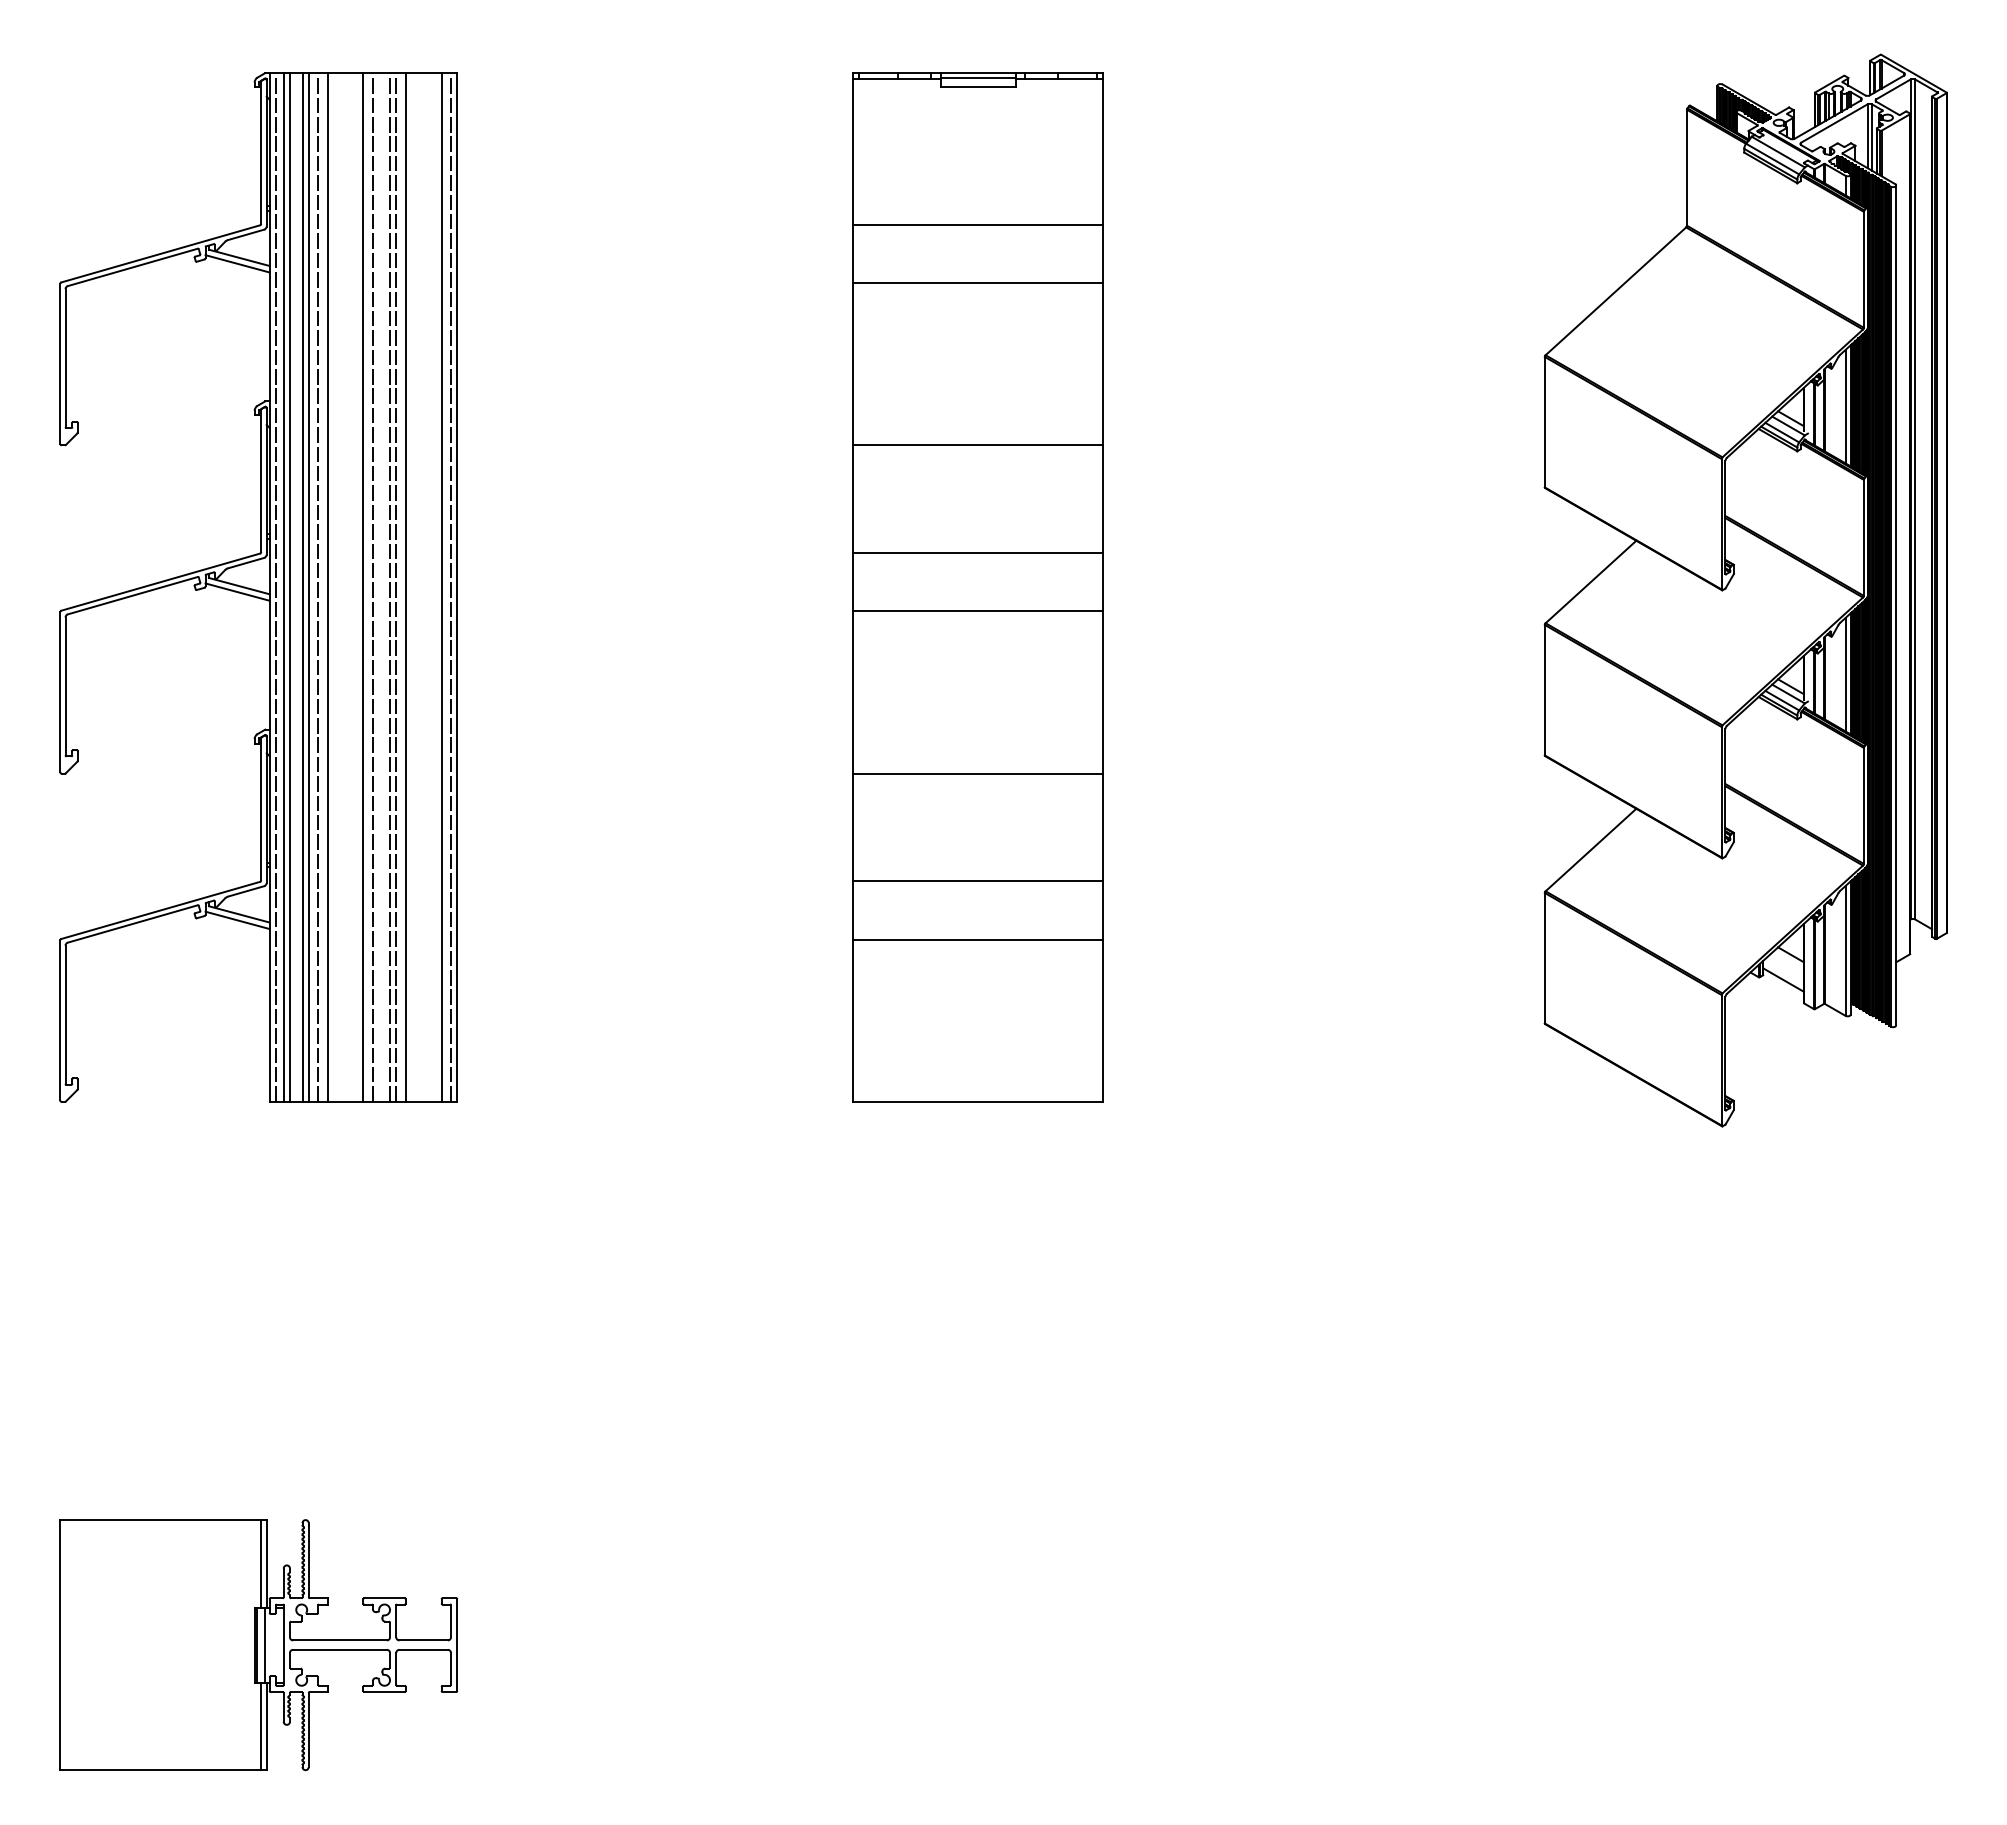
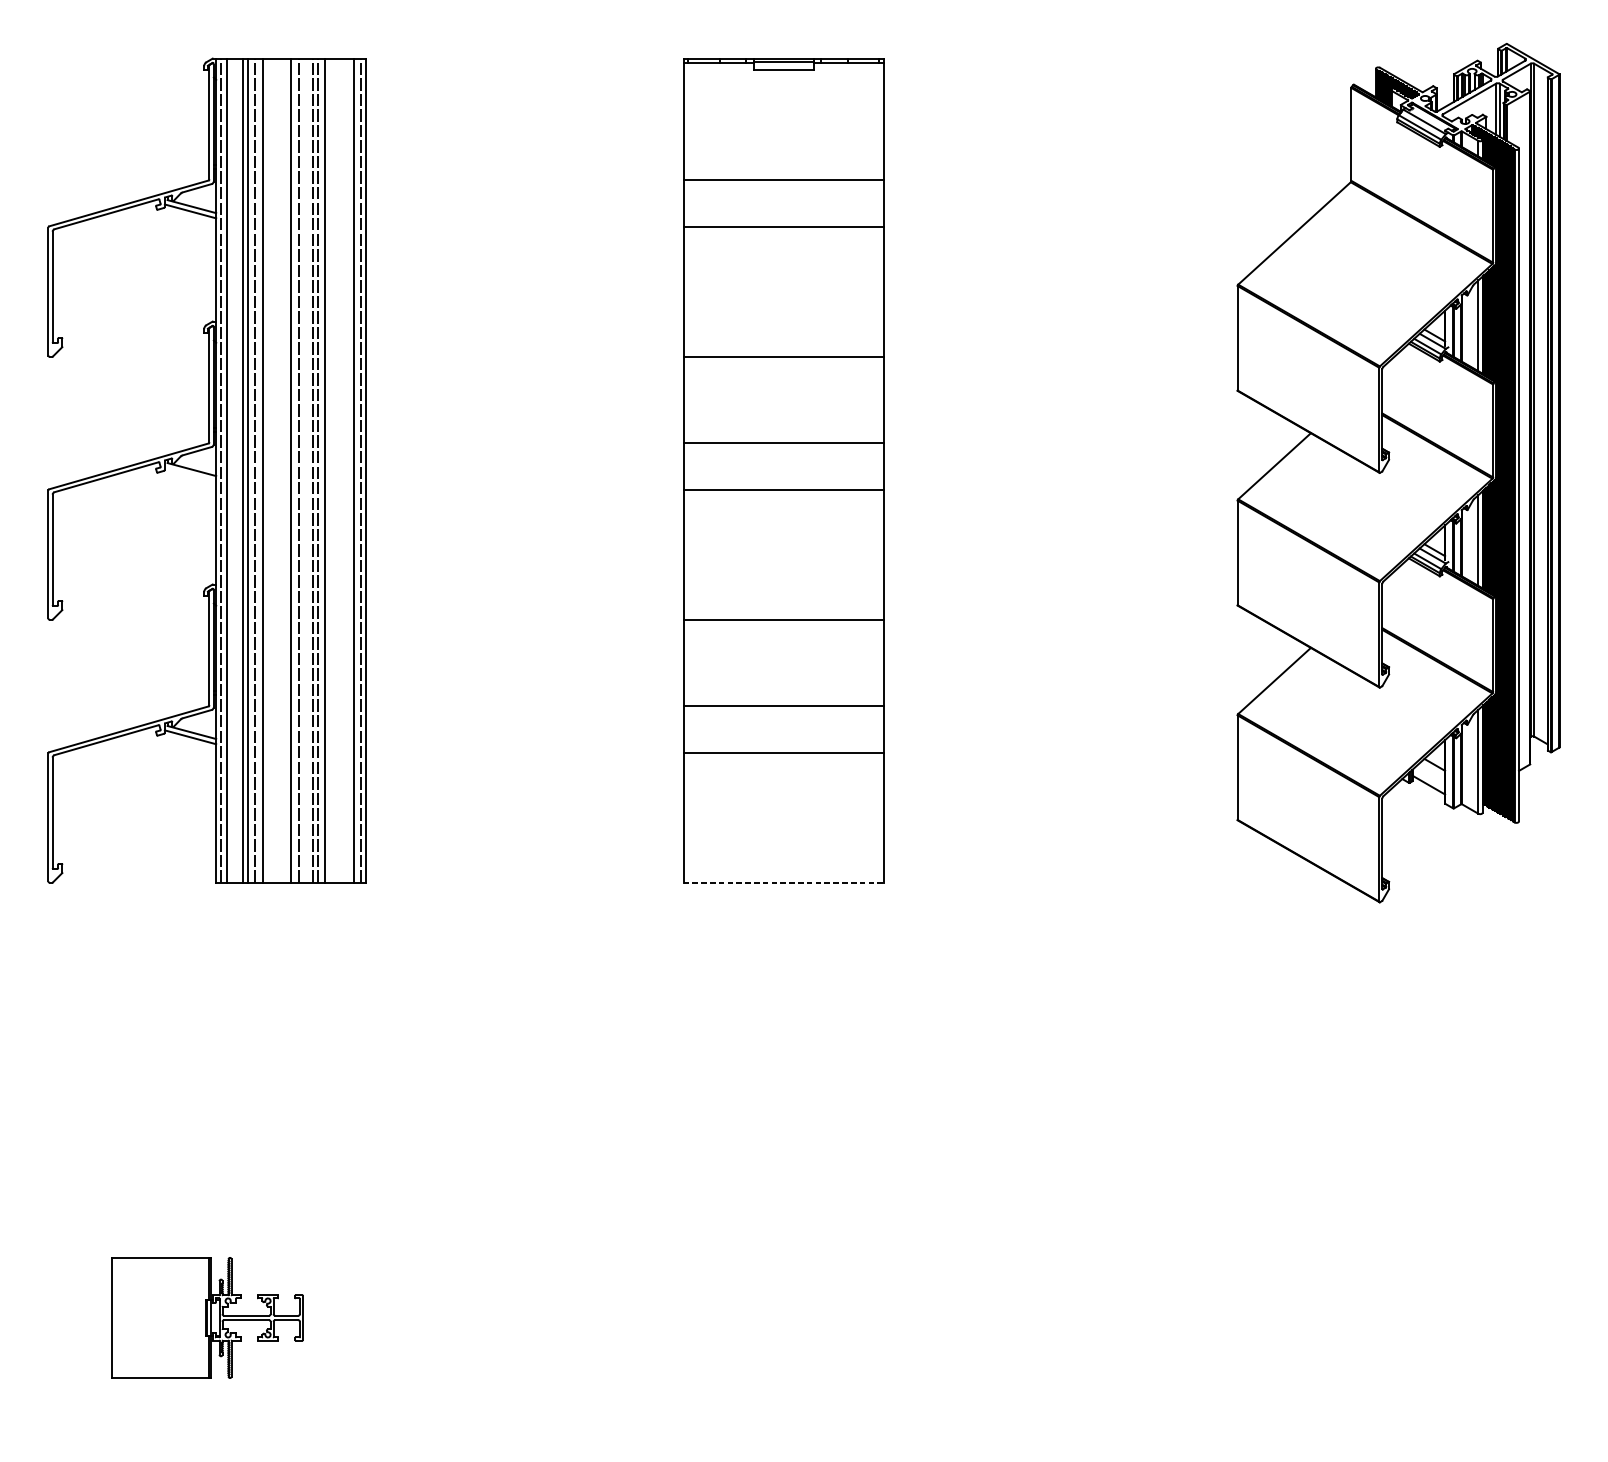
line: (289, 587) -> (232, 470), removed
line: (237, 591) -> (190, 473), removed
line: (978, 1101) -> (783, 882), solid -> dashed
part: (258, 1645) -> (207, 1318), size x0.6

